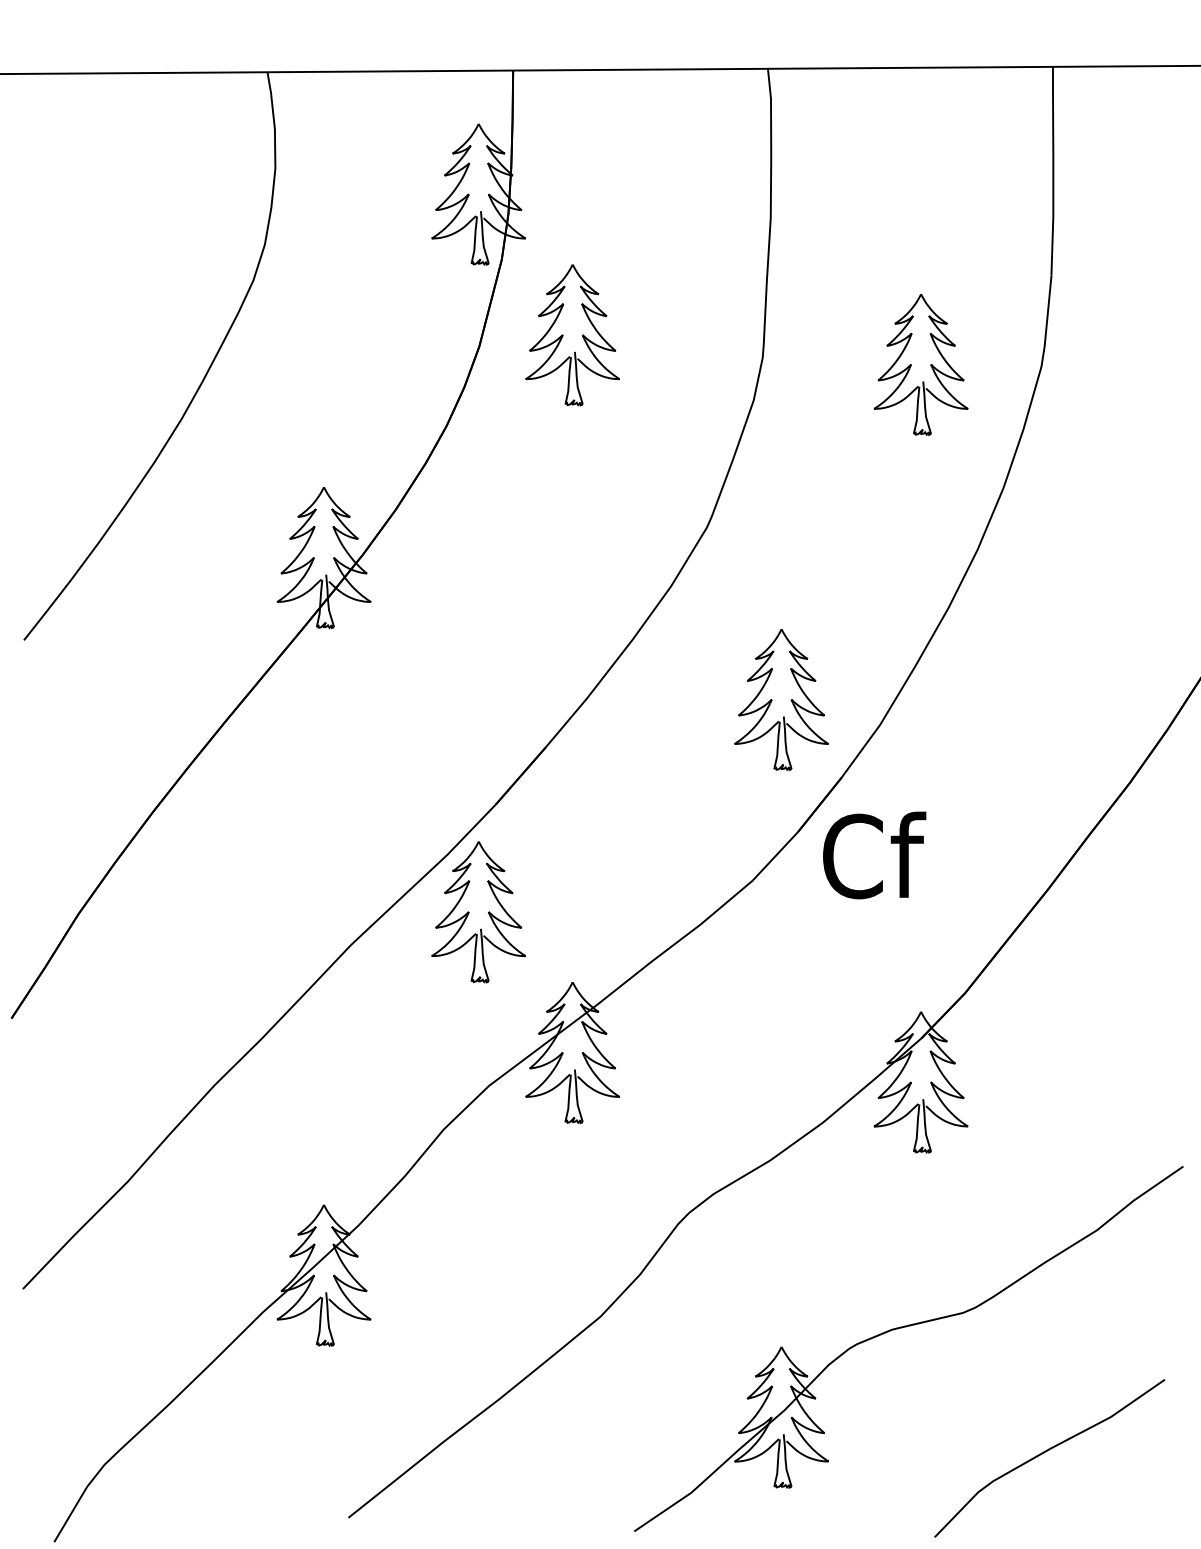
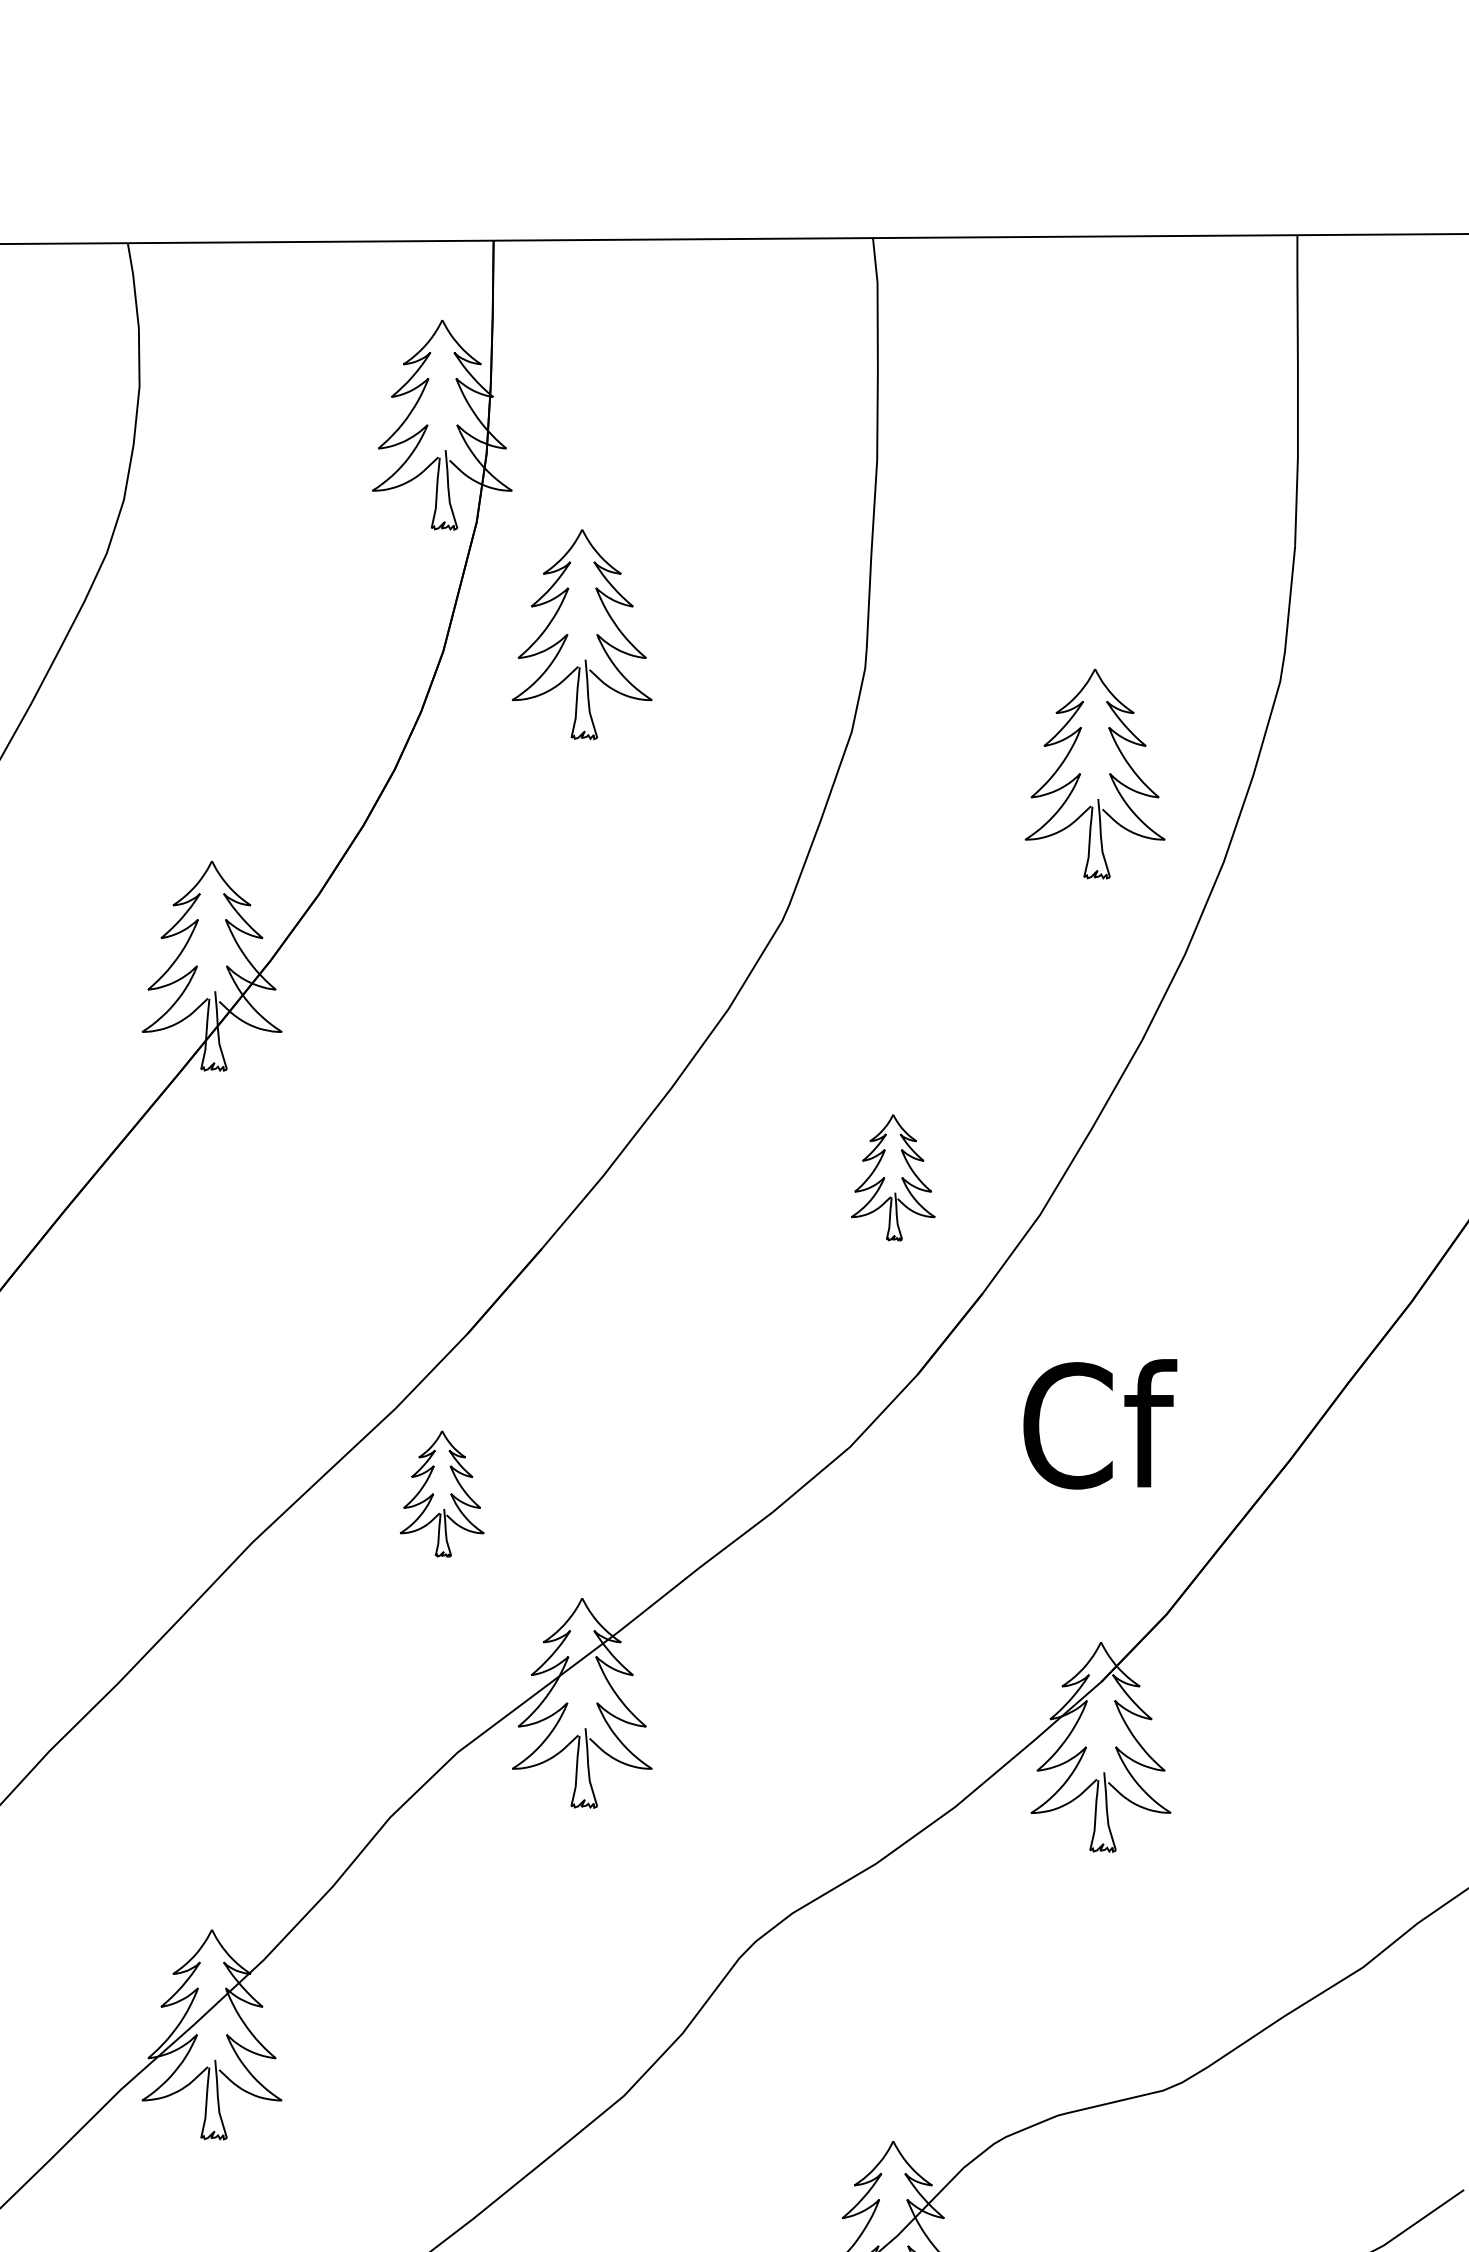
part: (920, 364) -> (1094, 773), moved
part: (781, 699) -> (893, 1177), size x0.6
text: (874, 855) -> (1100, 1424), moved
part: (478, 912) -> (442, 1494), size x0.6

